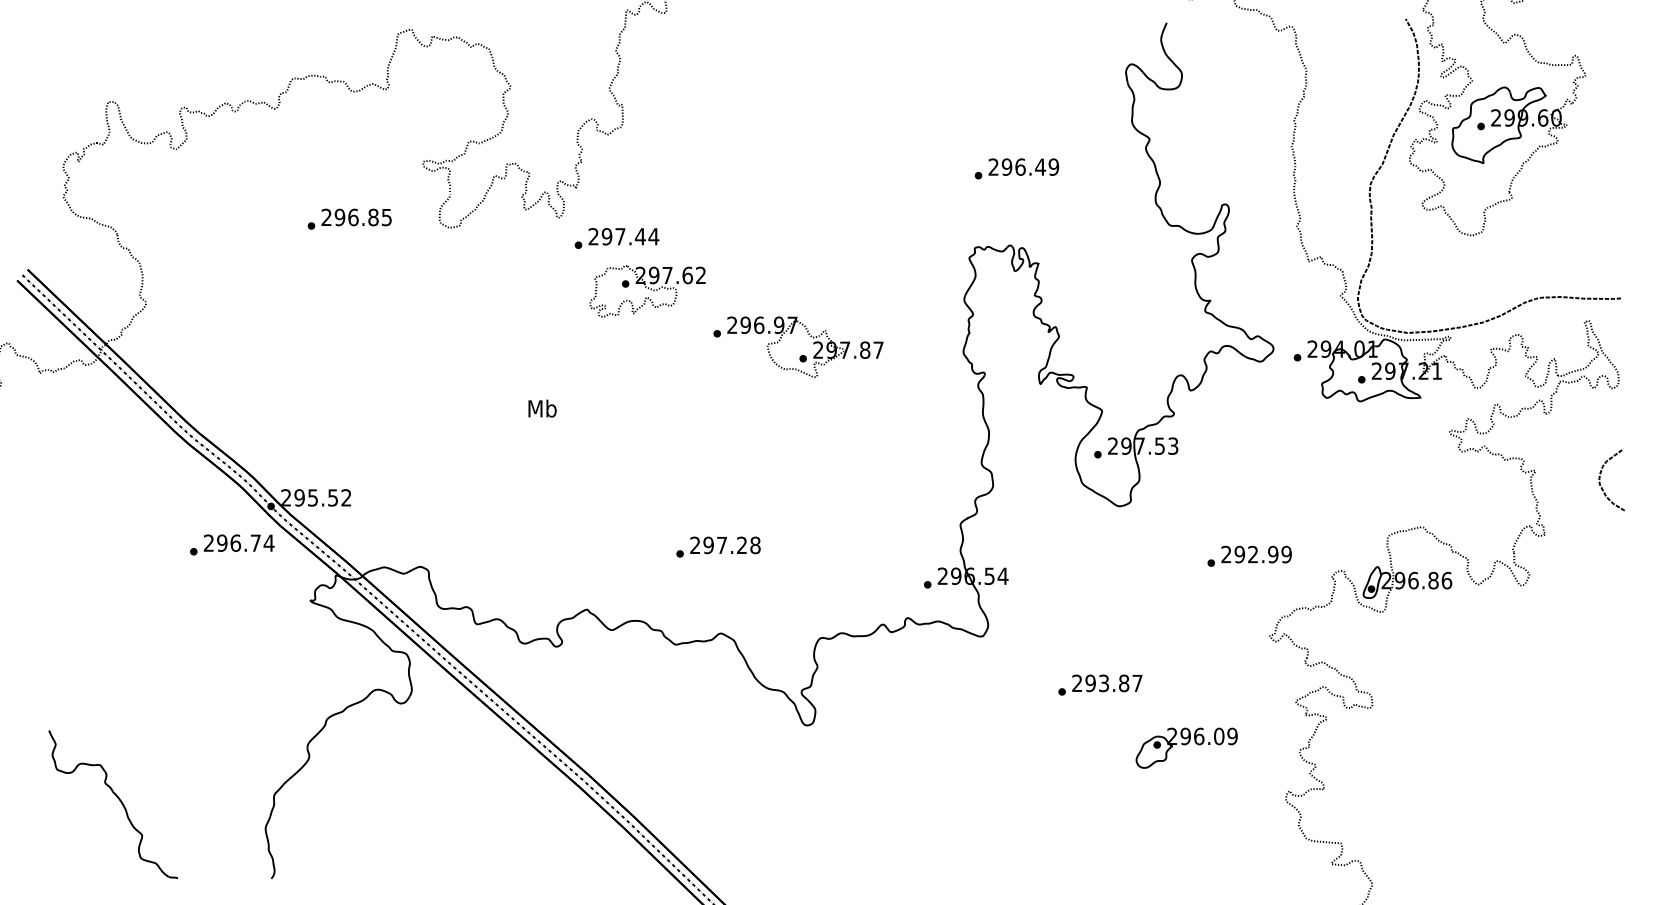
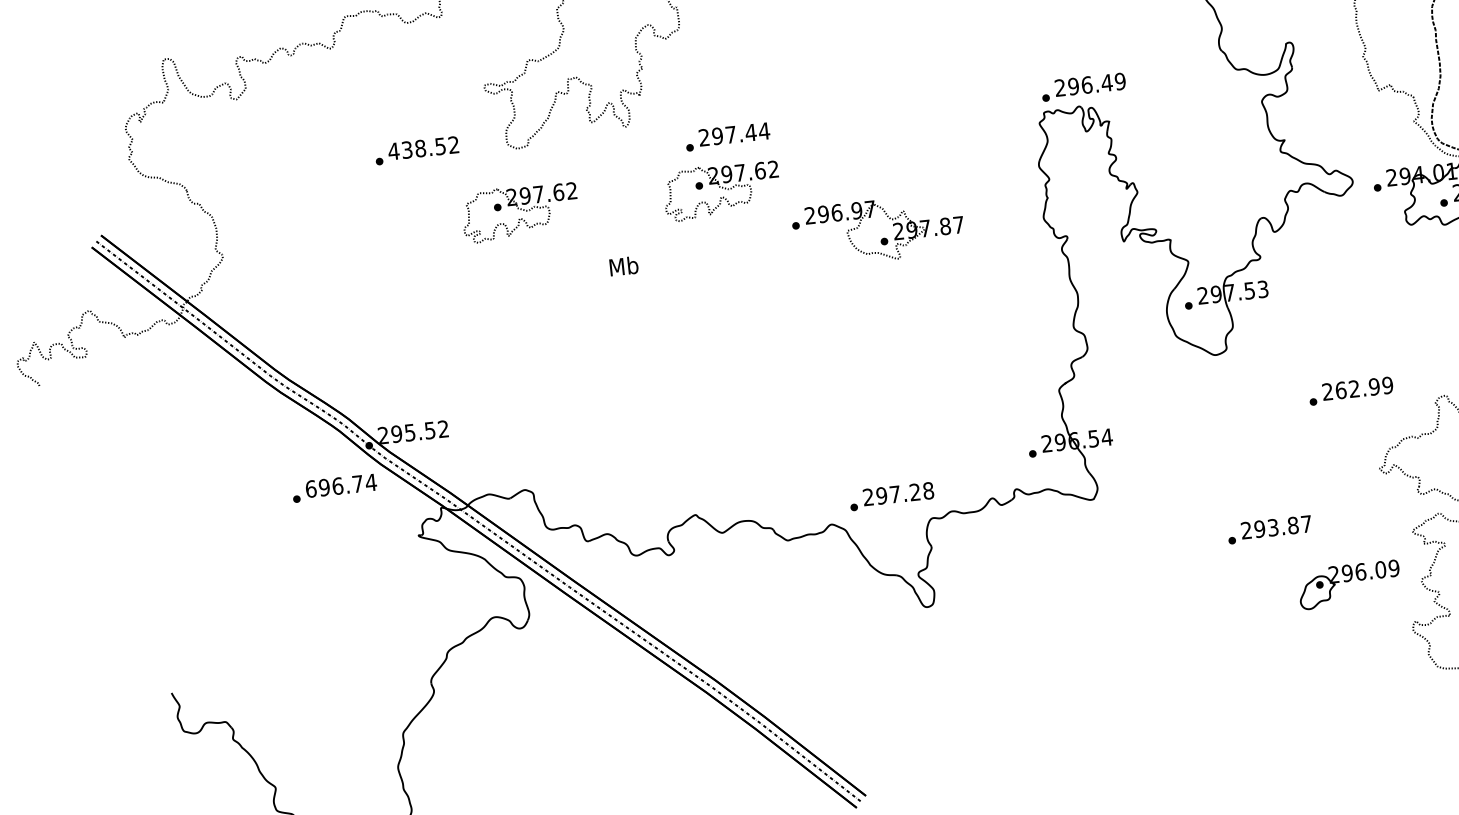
text: (1016, 168) -> (1083, 86), moved
text: (356, 217) -> (423, 148), 296.85 -> 438.52
text: (616, 238) -> (727, 137), moved
part: (445, 291) -> (520, 212), added
text: (542, 408) -> (623, 266), moved
text: (208, 542) -> (310, 488), 296.74 -> 696.74
text: (718, 546) -> (891, 495), moved
text: (1239, 554) -> (1340, 390), 292.99 -> 262.99
text: (1100, 684) -> (1269, 529), moved
part: (1186, 747) -> (1349, 584), moved

